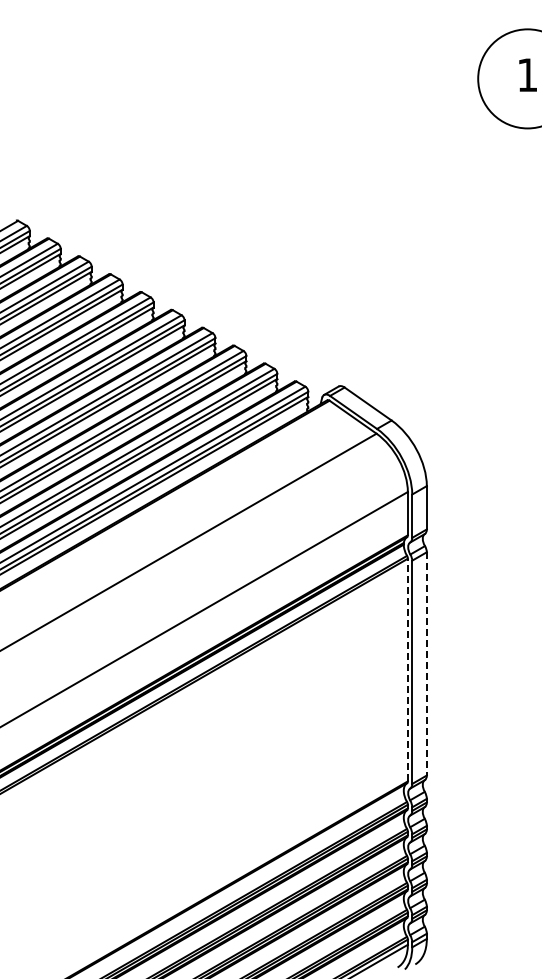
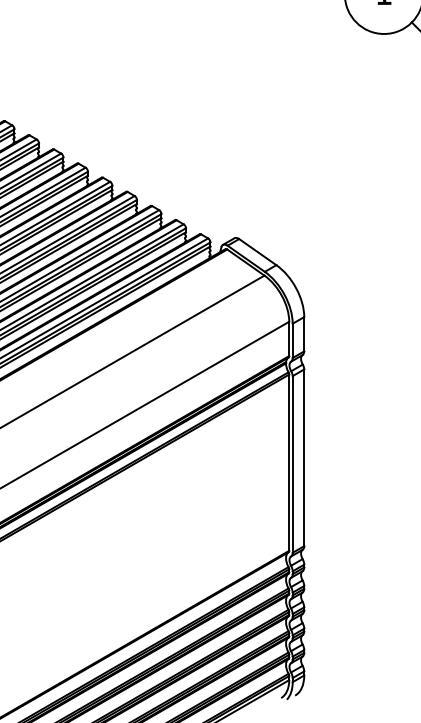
line: (426, 663) -> (303, 457), dashed -> solid
line: (407, 669) -> (288, 462), dashed -> solid

